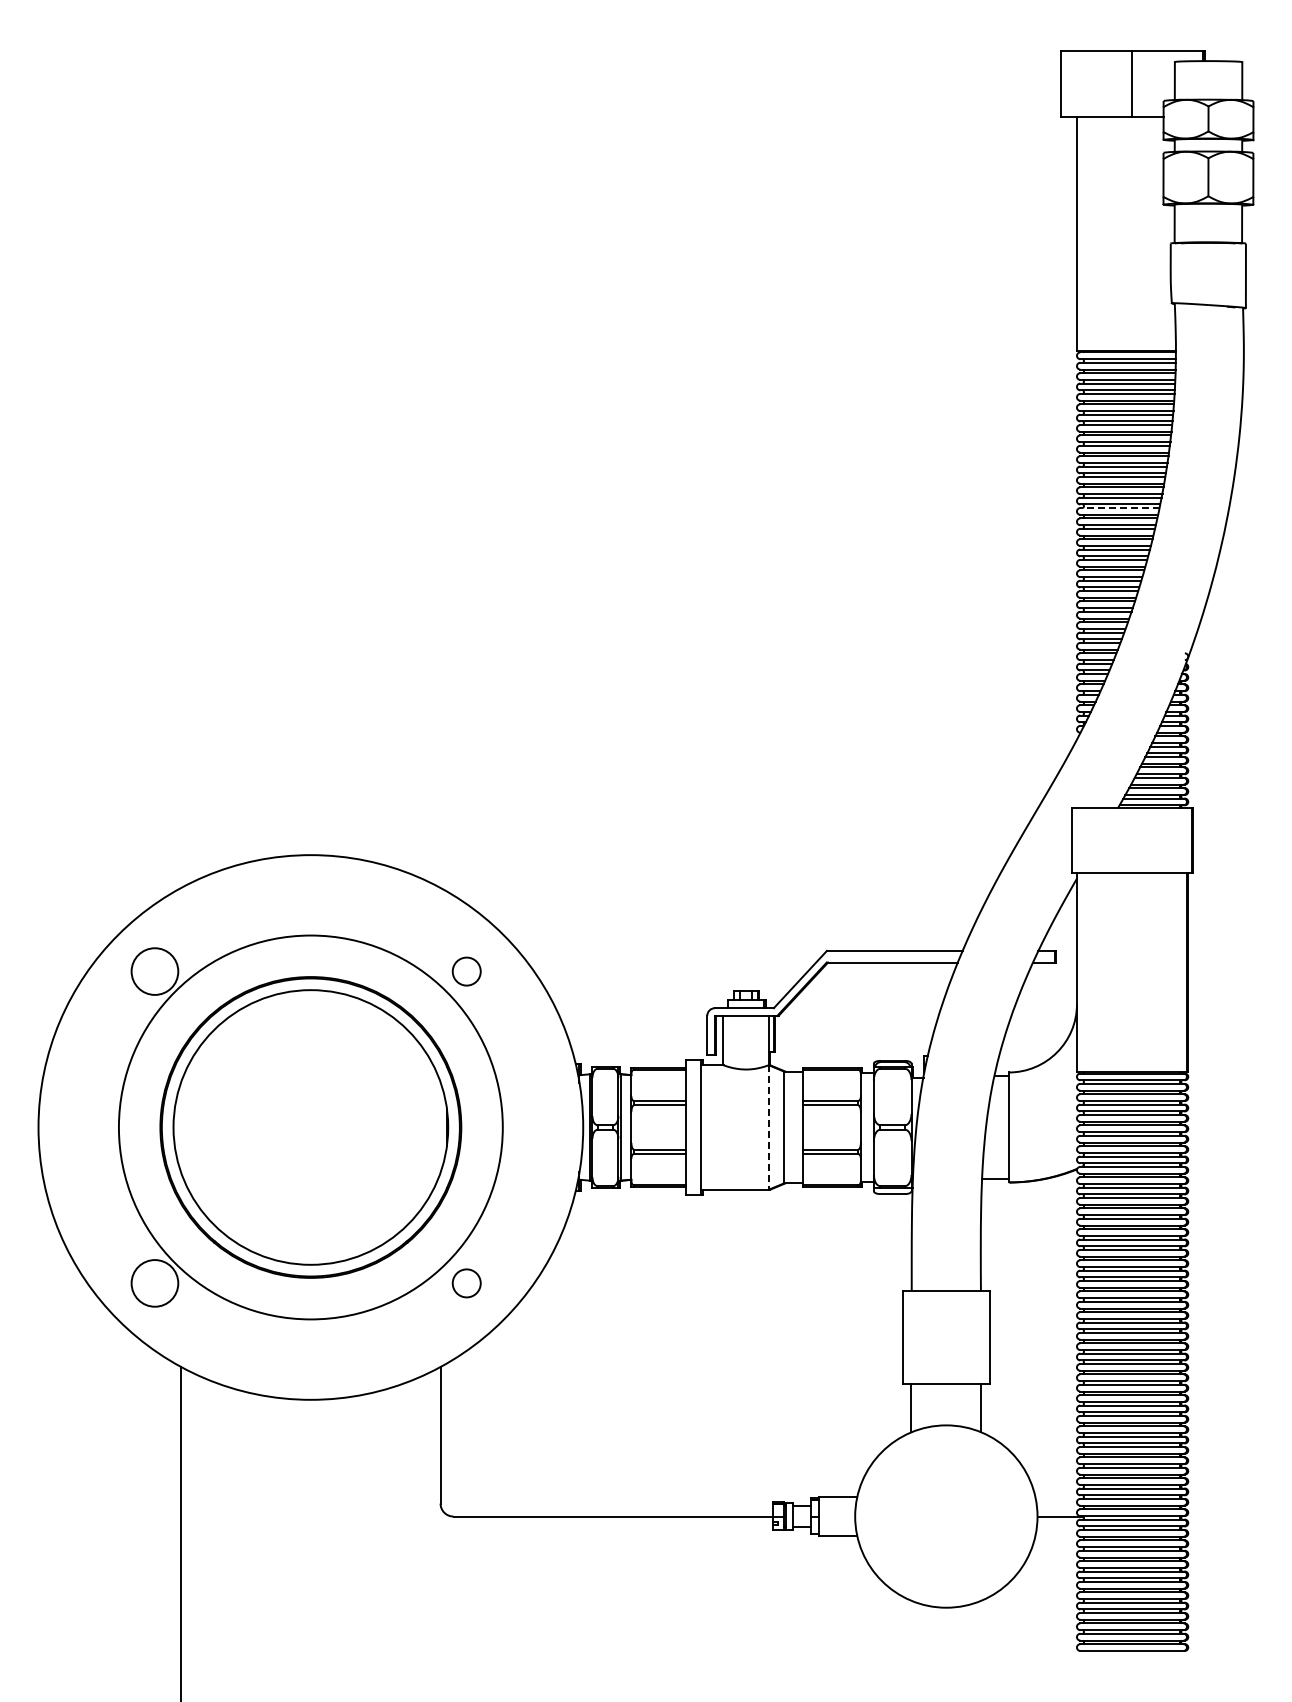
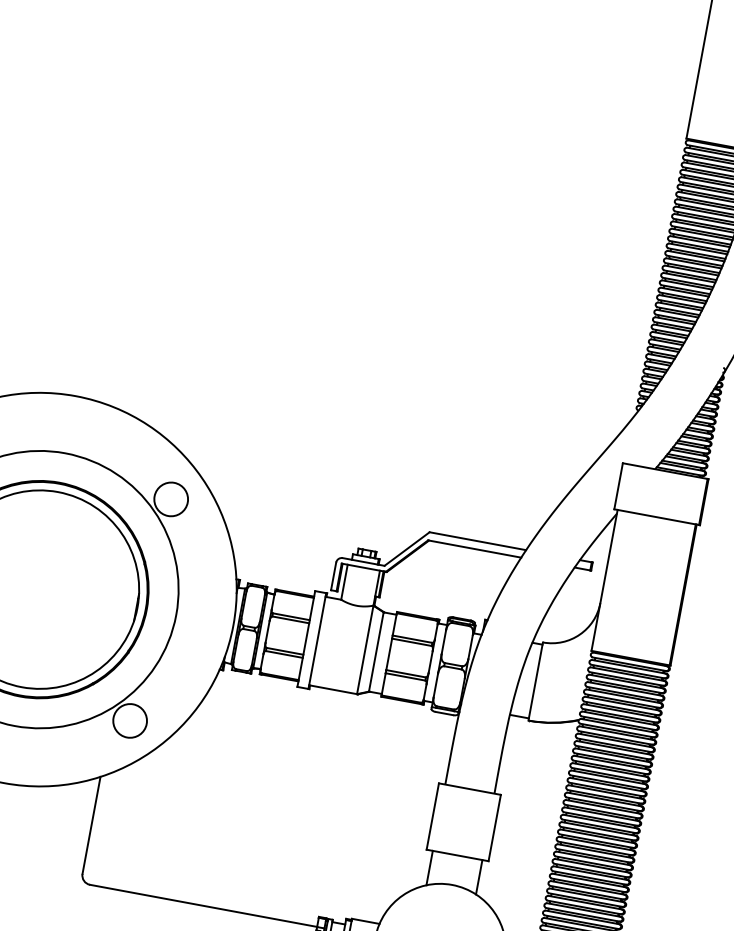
line: (1119, 508) -> (695, 256), dashed -> solid
circle: (466, 971) -> (171, 499), size x1.67
line: (768, 1127) -> (365, 649), dashed -> solid
circle: (466, 1283) -> (129, 720), size x1.67

